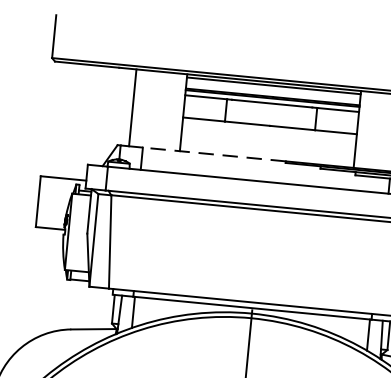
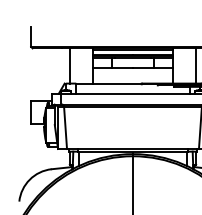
line: (215, 154) -> (109, 83), dashed -> solid

